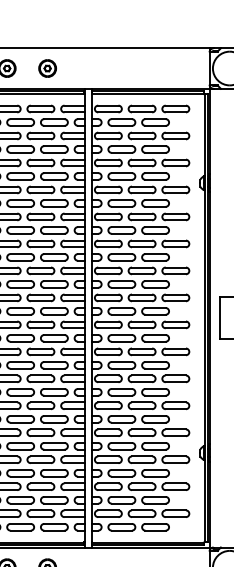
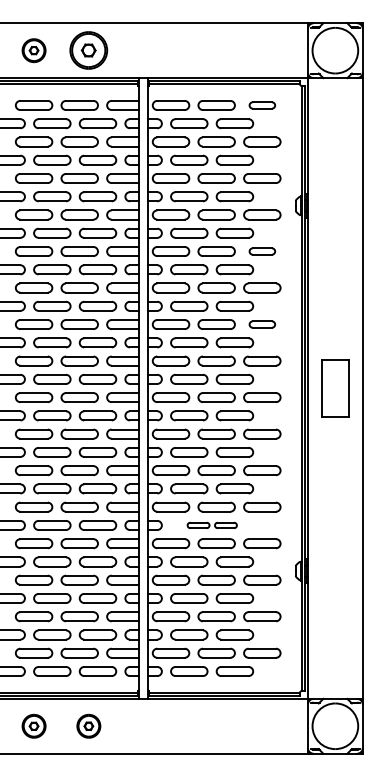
part: (47, 68) -> (88, 50), size x1.6
part: (175, 109) -> (262, 105), size x0.7
part: (175, 216) -> (262, 251), size x0.7
part: (175, 270) -> (262, 324), size x0.7
part: (139, 419) -> (212, 525), size x0.6

